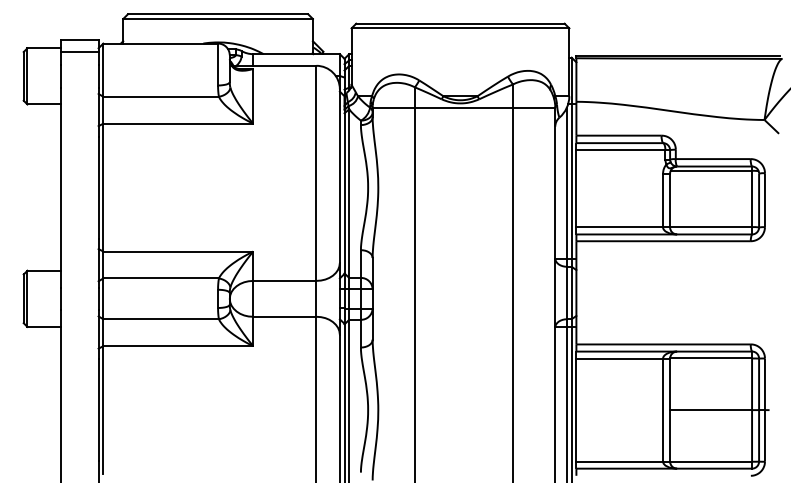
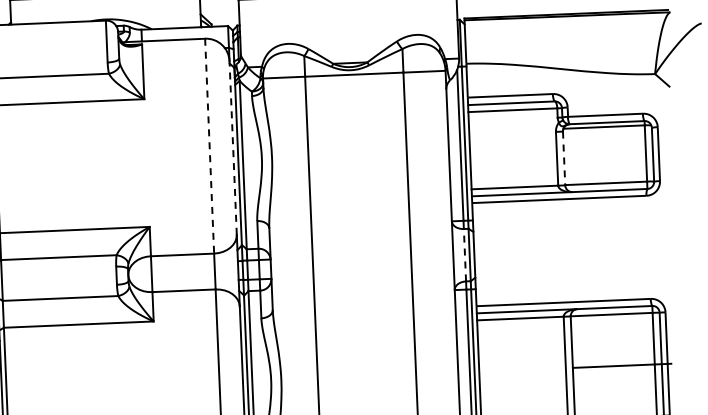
line: (316, 173) -> (209, 146), solid -> dashed
line: (339, 176) -> (232, 148), solid -> dashed
line: (670, 200) -> (564, 158), solid -> dashed
line: (567, 292) -> (465, 254), solid -> dashed

